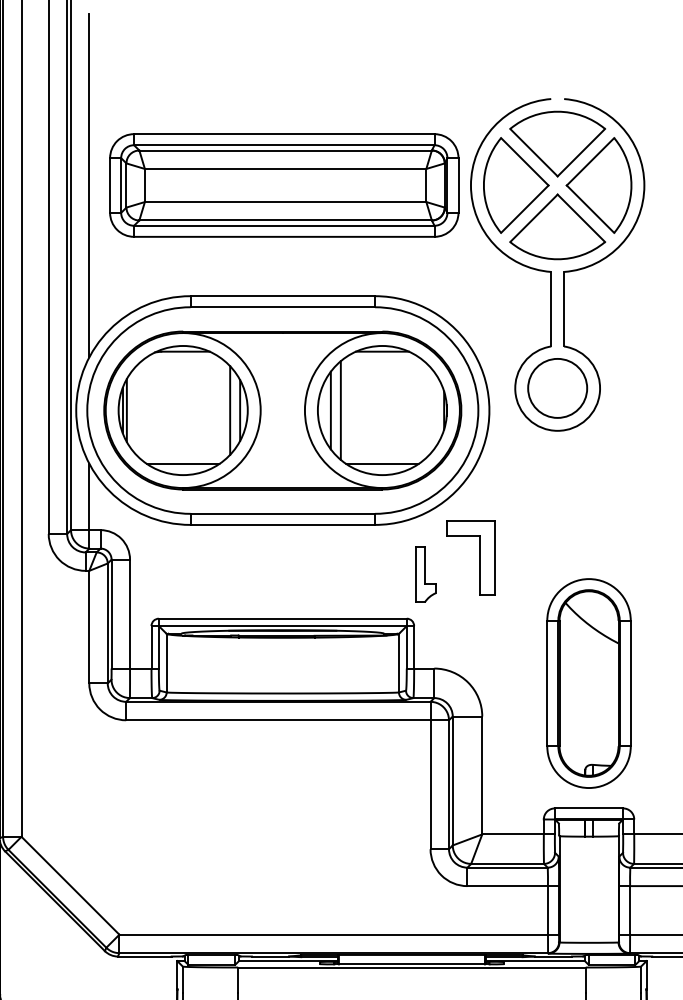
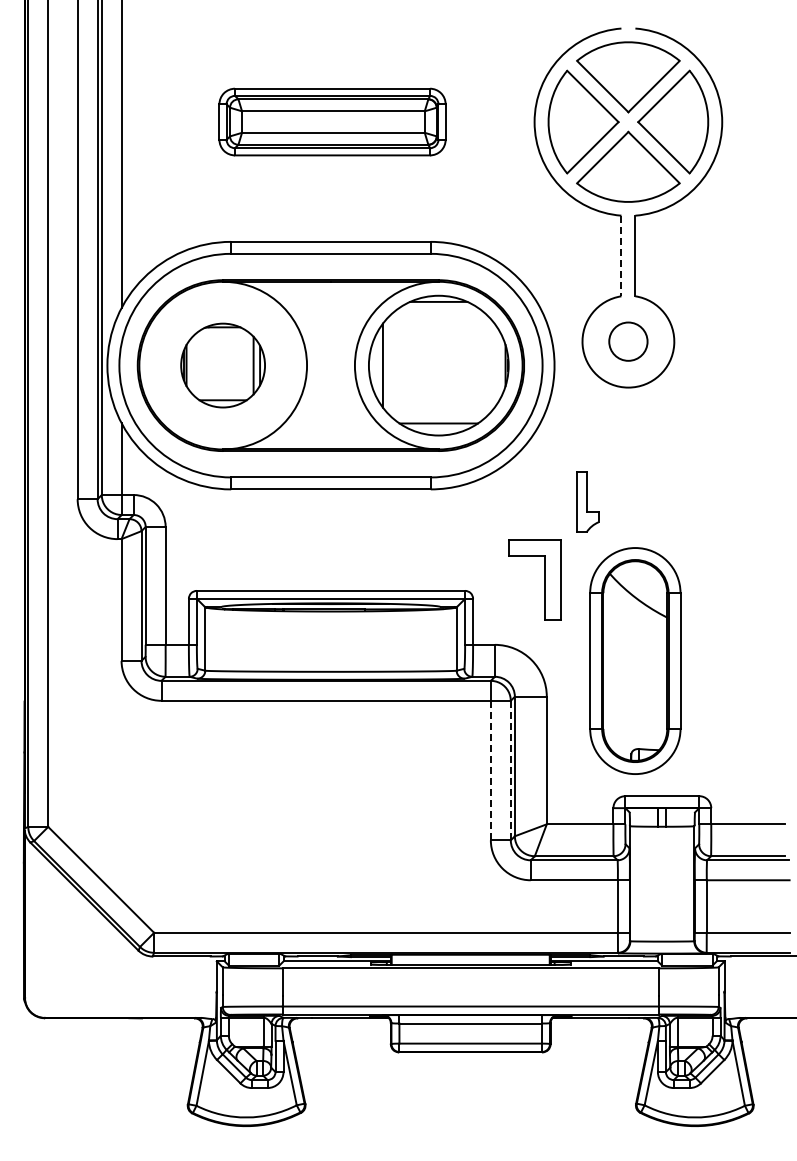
part: (284, 184) -> (332, 121), size x0.6
line: (551, 309) -> (621, 256), solid -> dashed
circle: (557, 388) -> (628, 341), size x0.6
part: (182, 410) -> (222, 365), size x0.6
line: (340, 410) -> (393, 365), removed
part: (480, 557) -> (544, 579), moved
part: (425, 573) -> (587, 501), moved
part: (589, 683) -> (635, 660), moved
line: (430, 784) -> (490, 770), solid -> dashed
line: (448, 784) -> (510, 770), solid -> dashed

